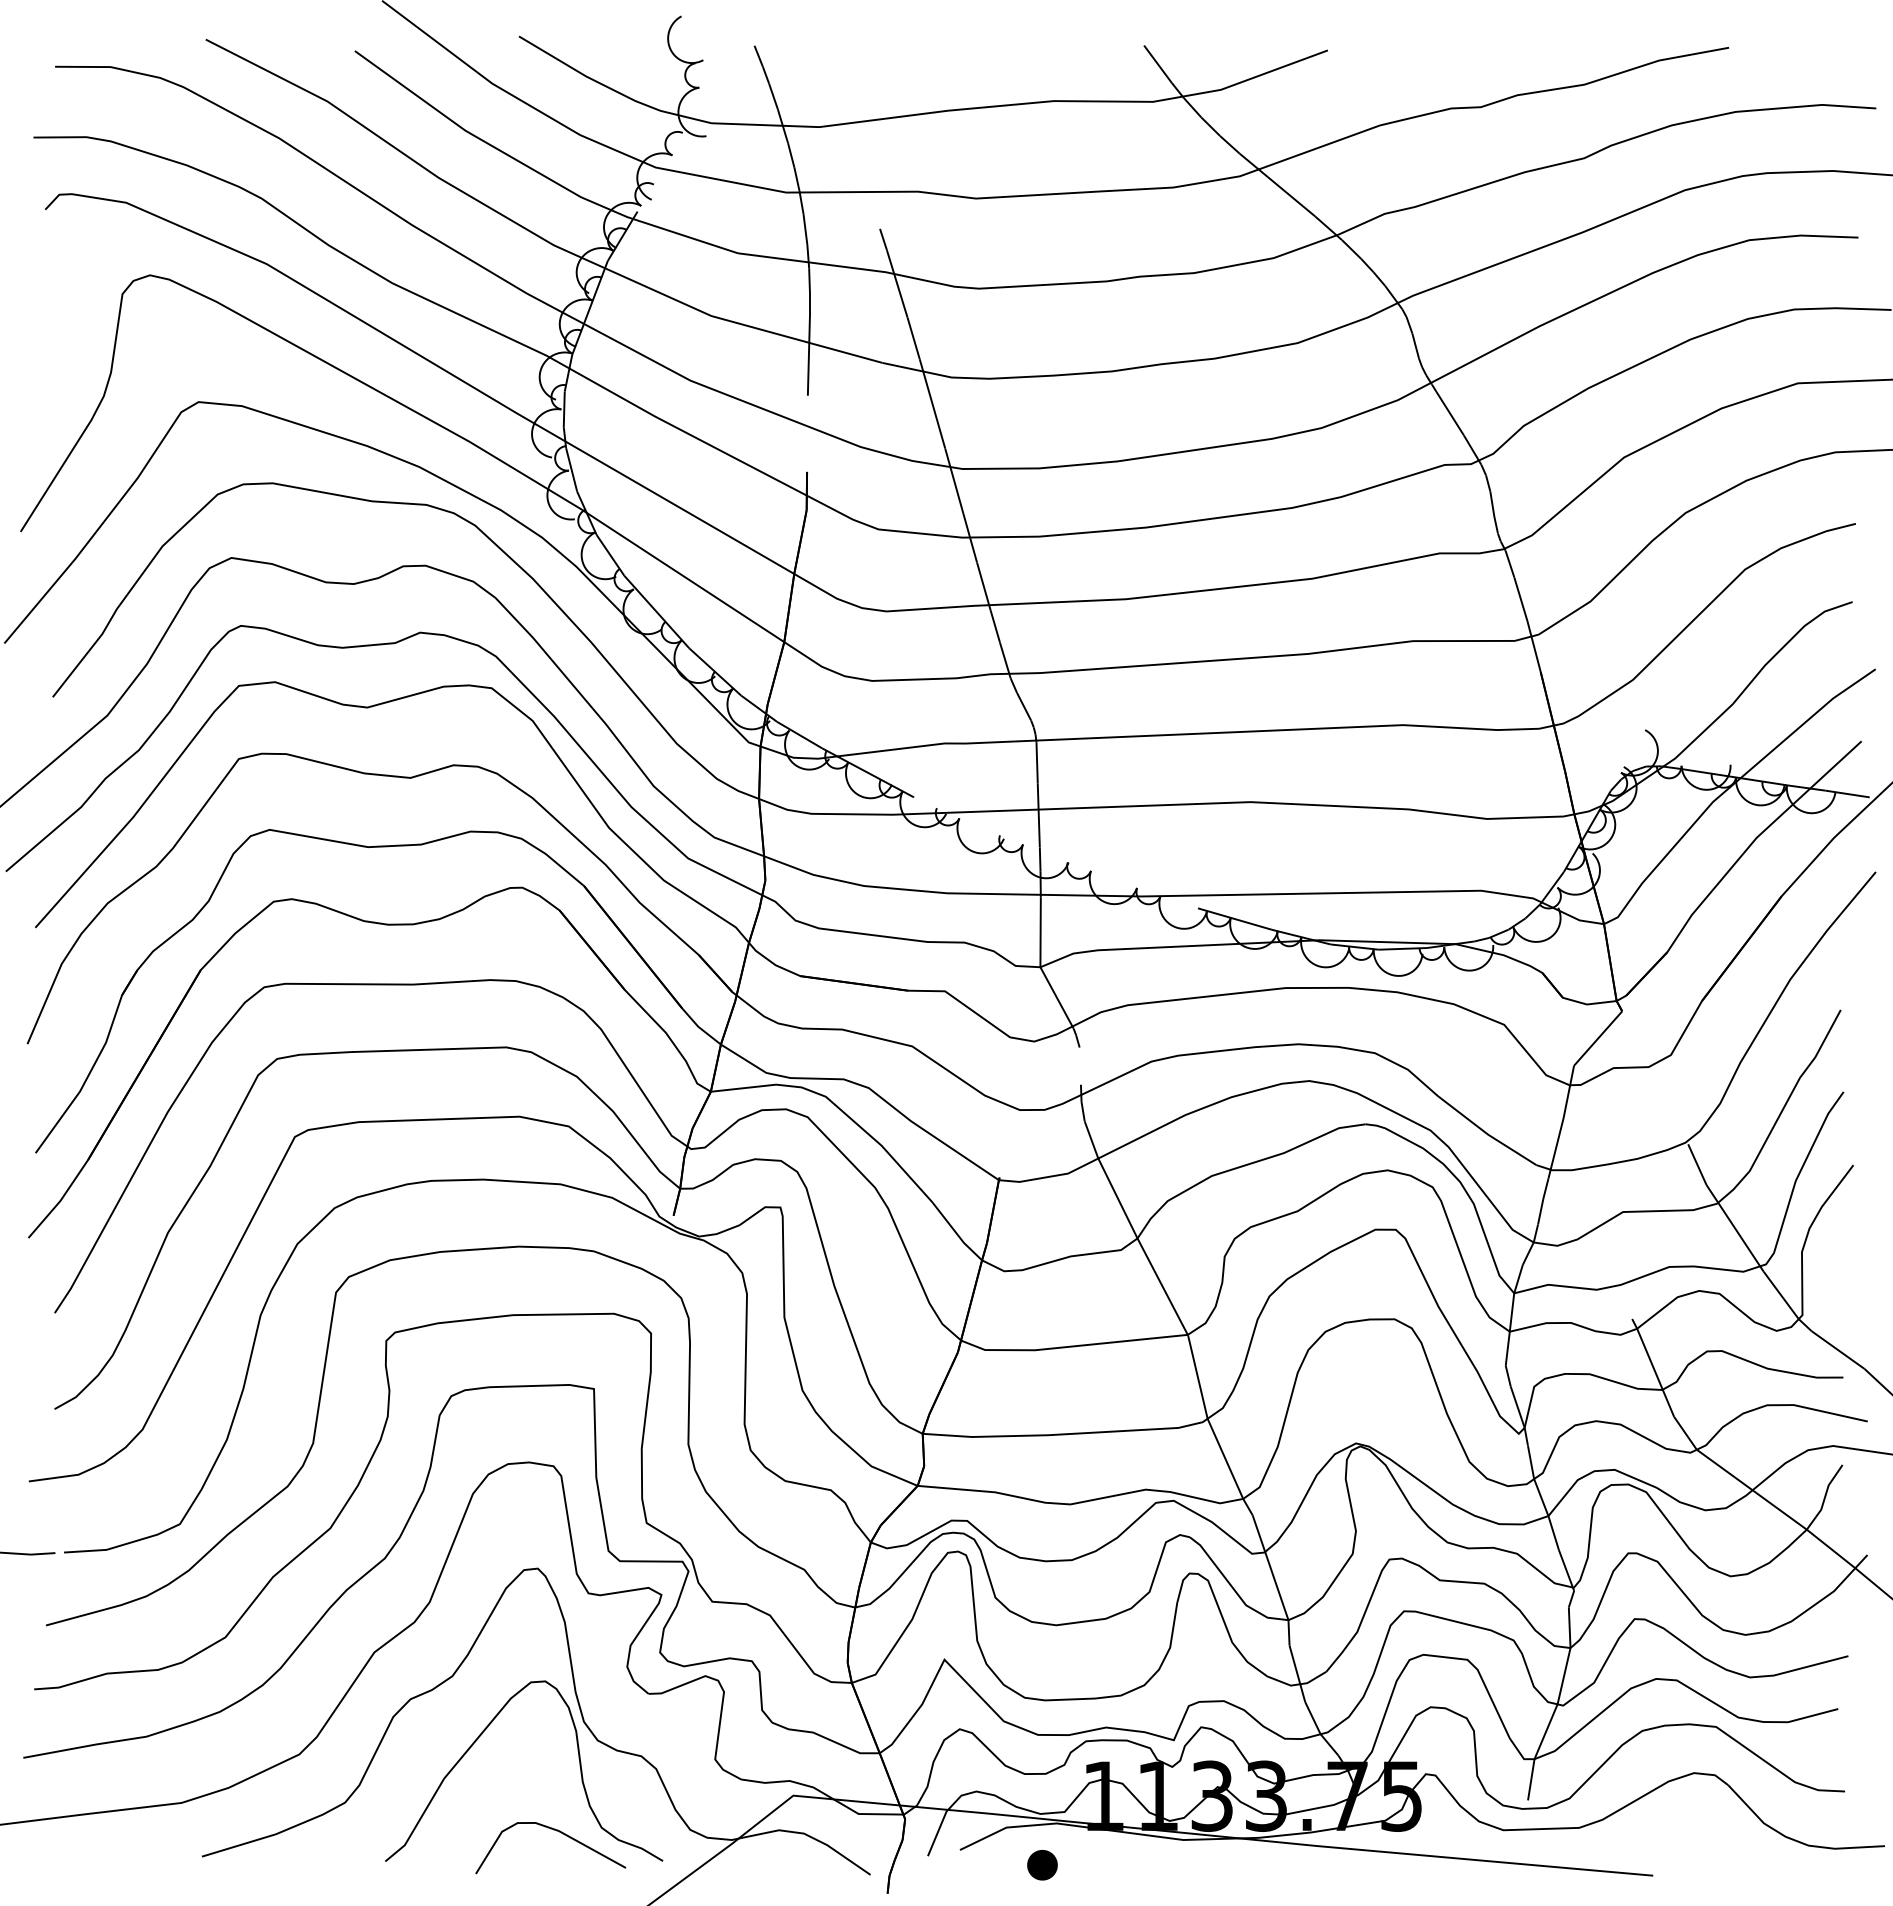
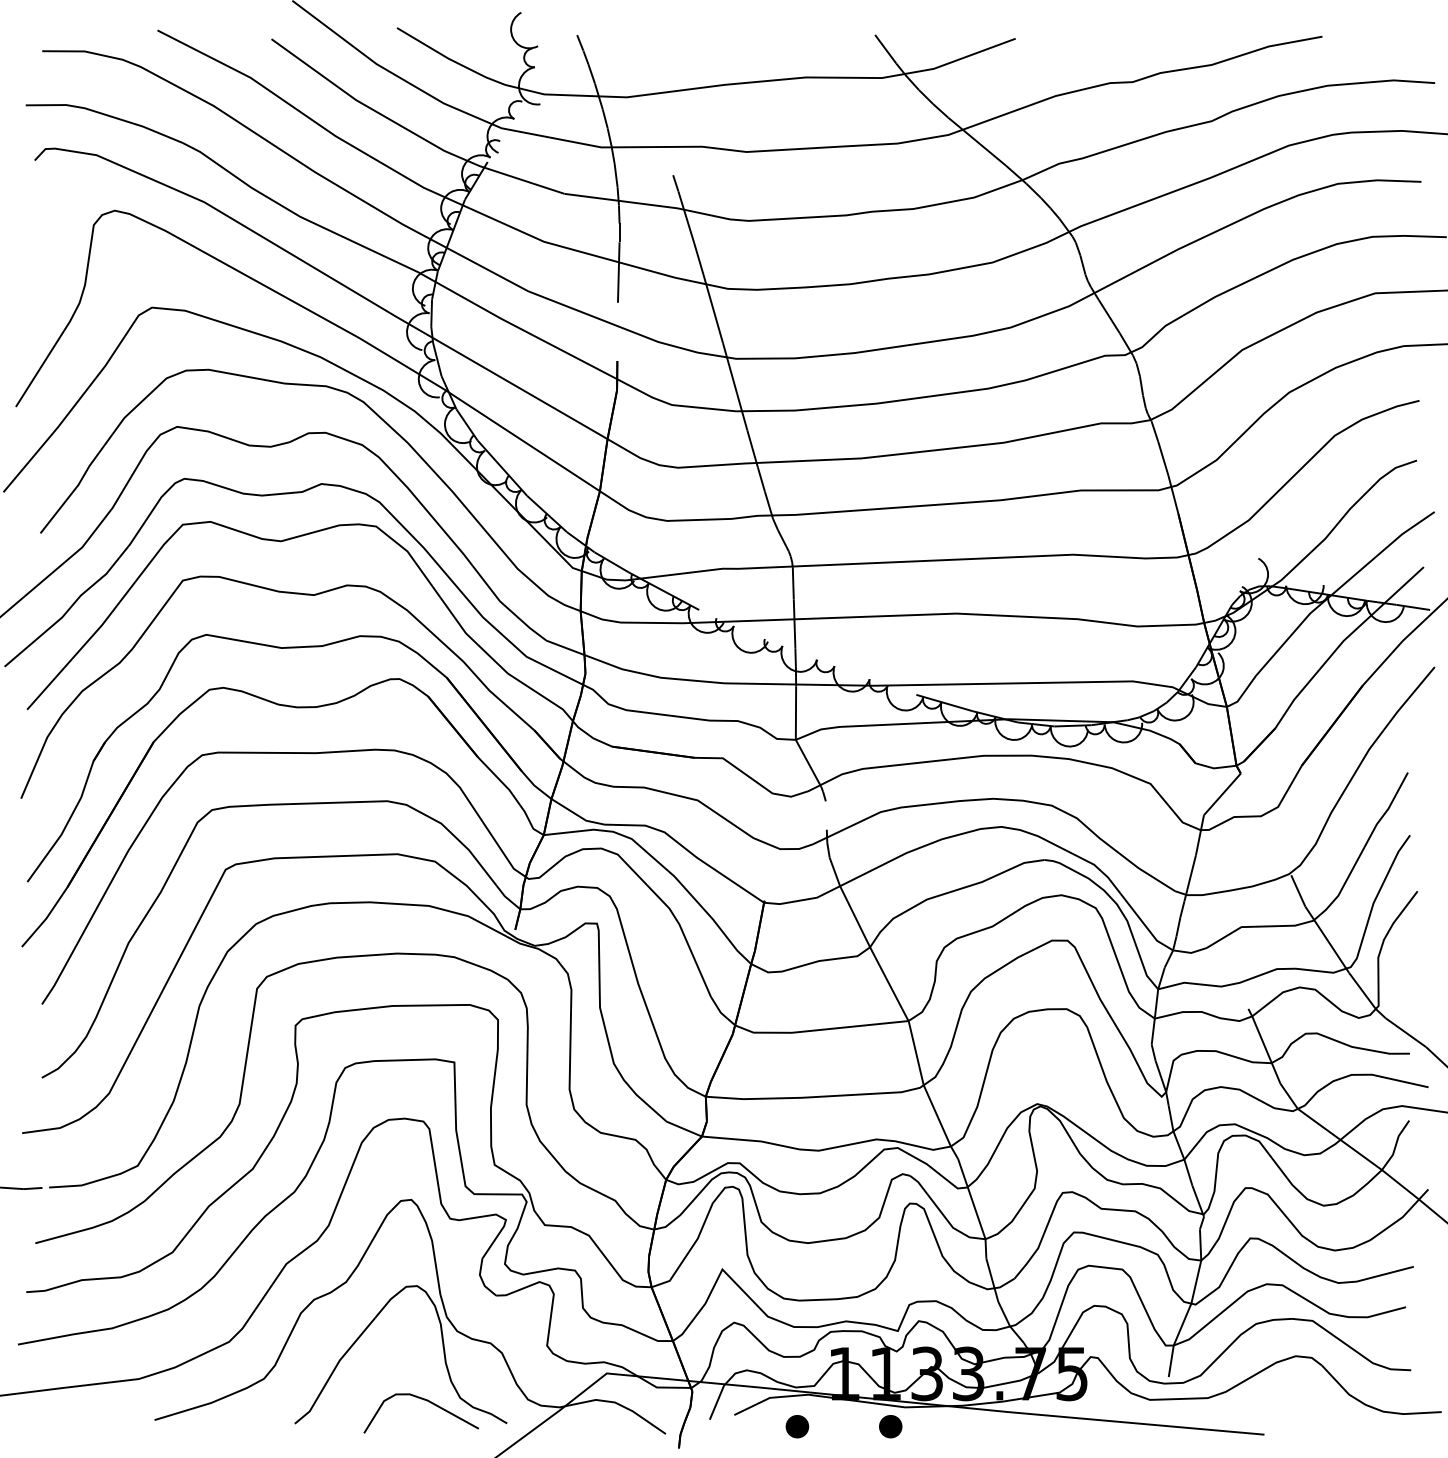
part: (1164, 1865) -> (890, 1426), added

